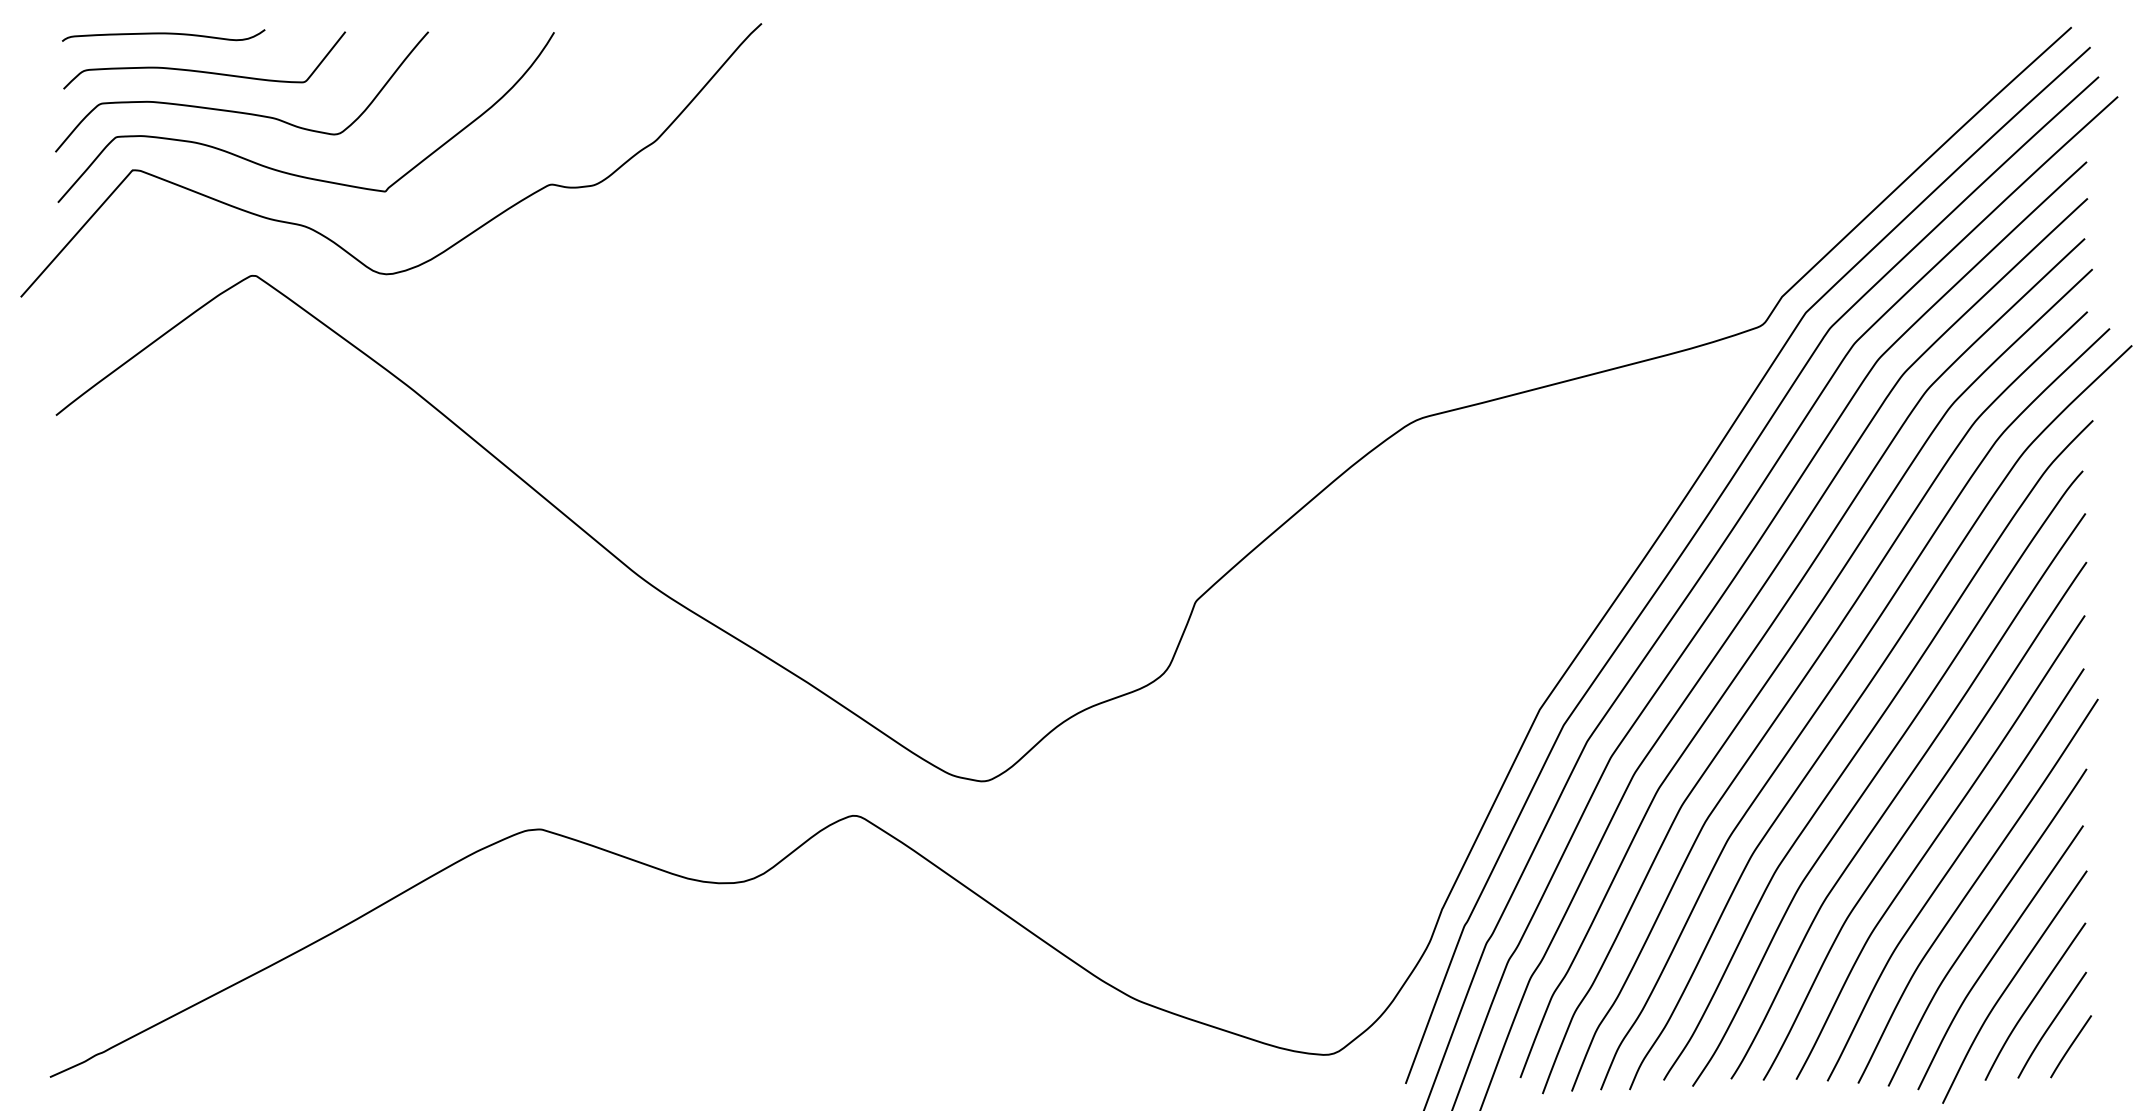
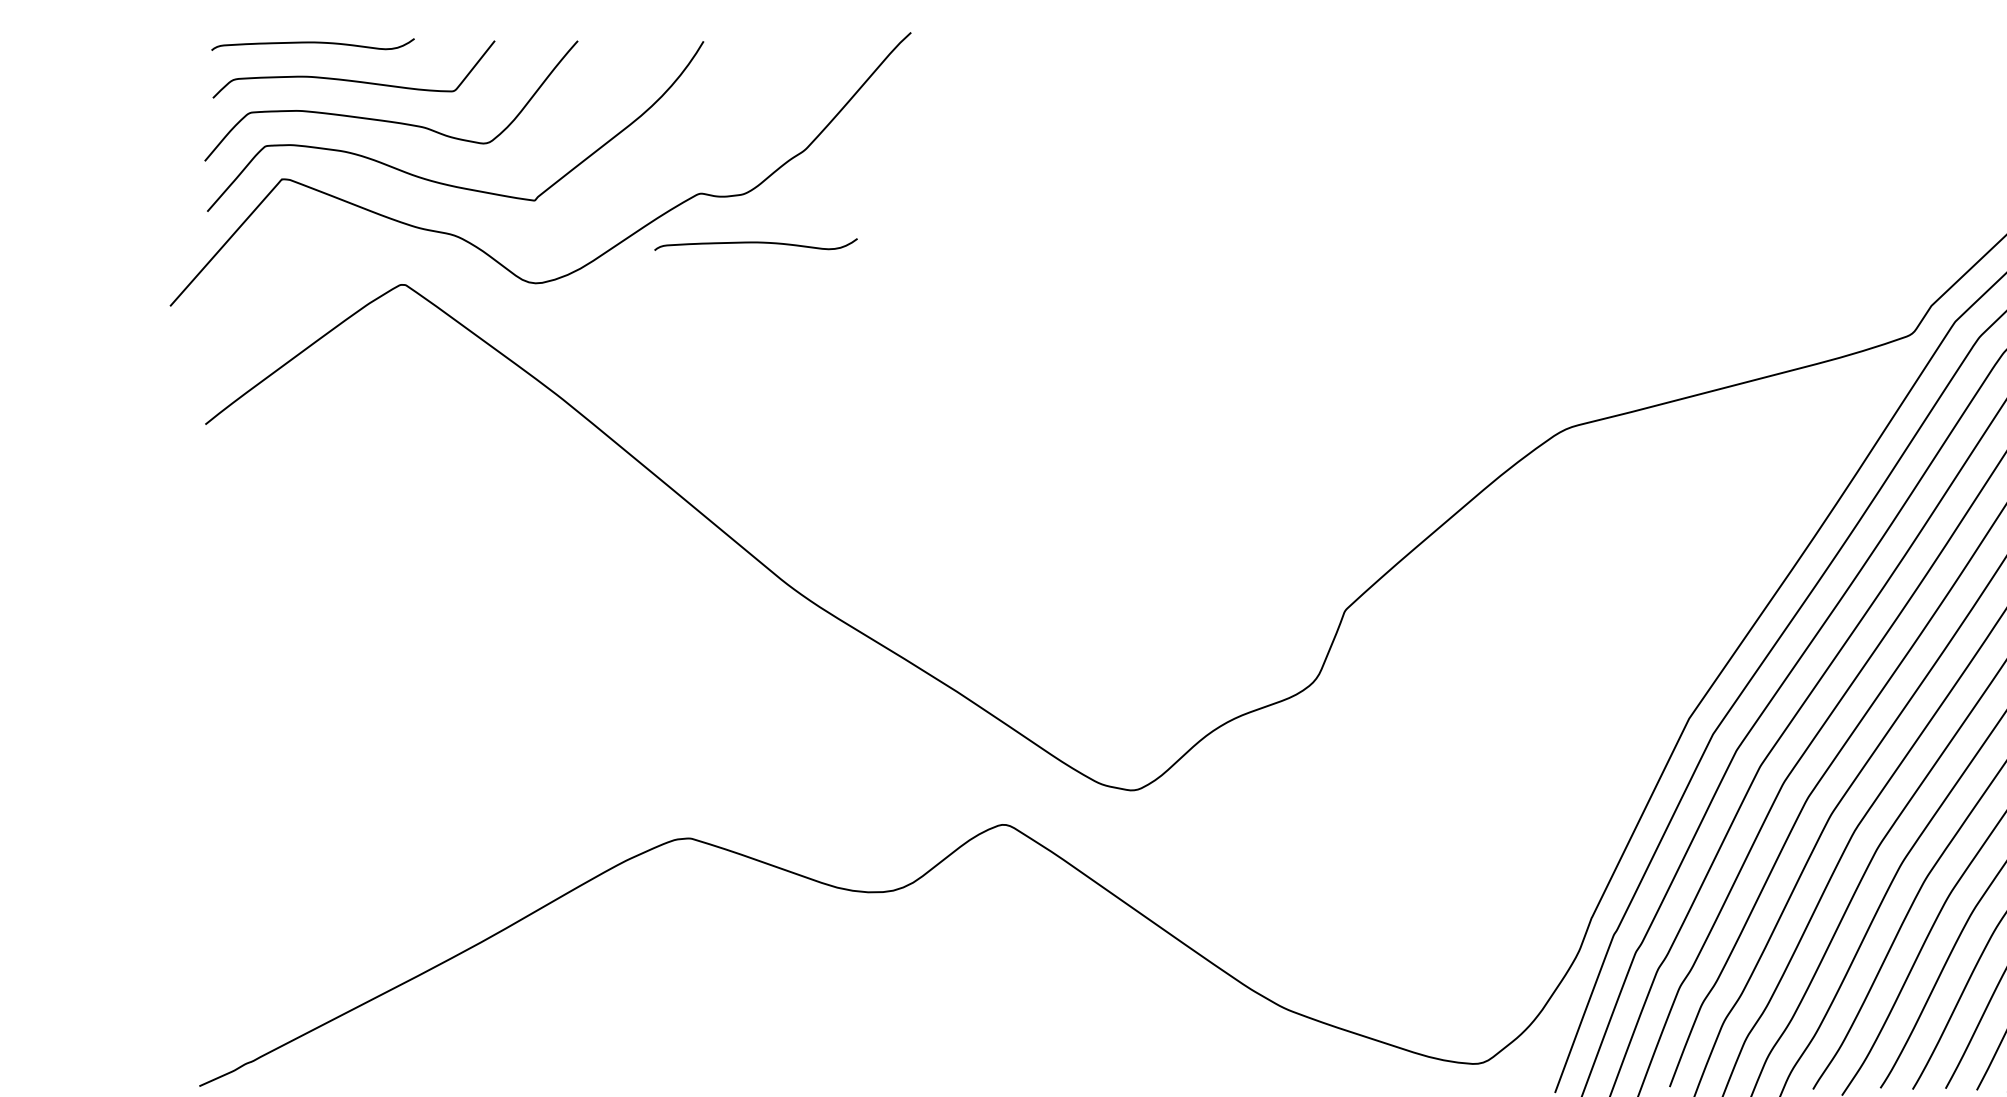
curve: (606, 234) -> (755, 243), added

